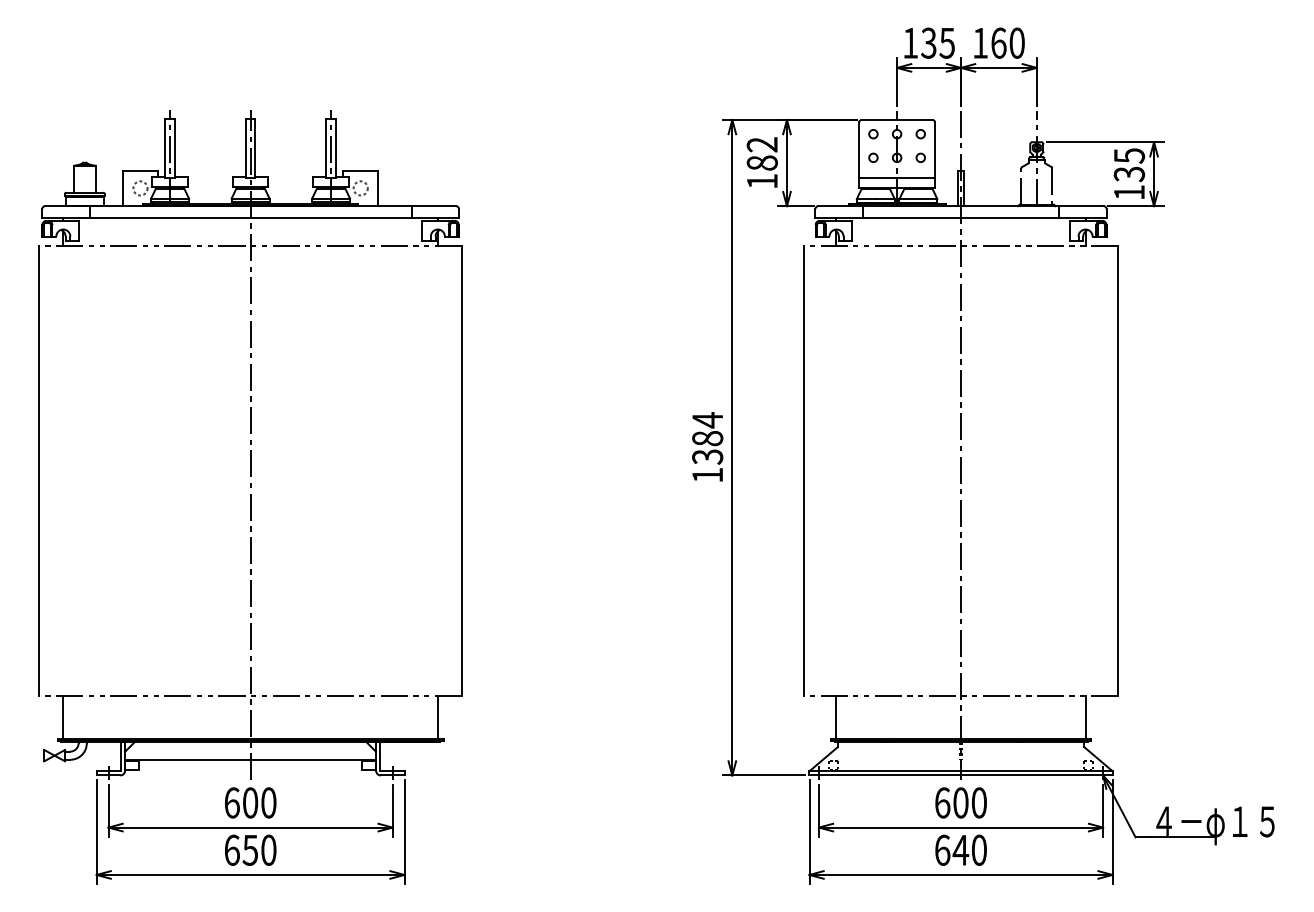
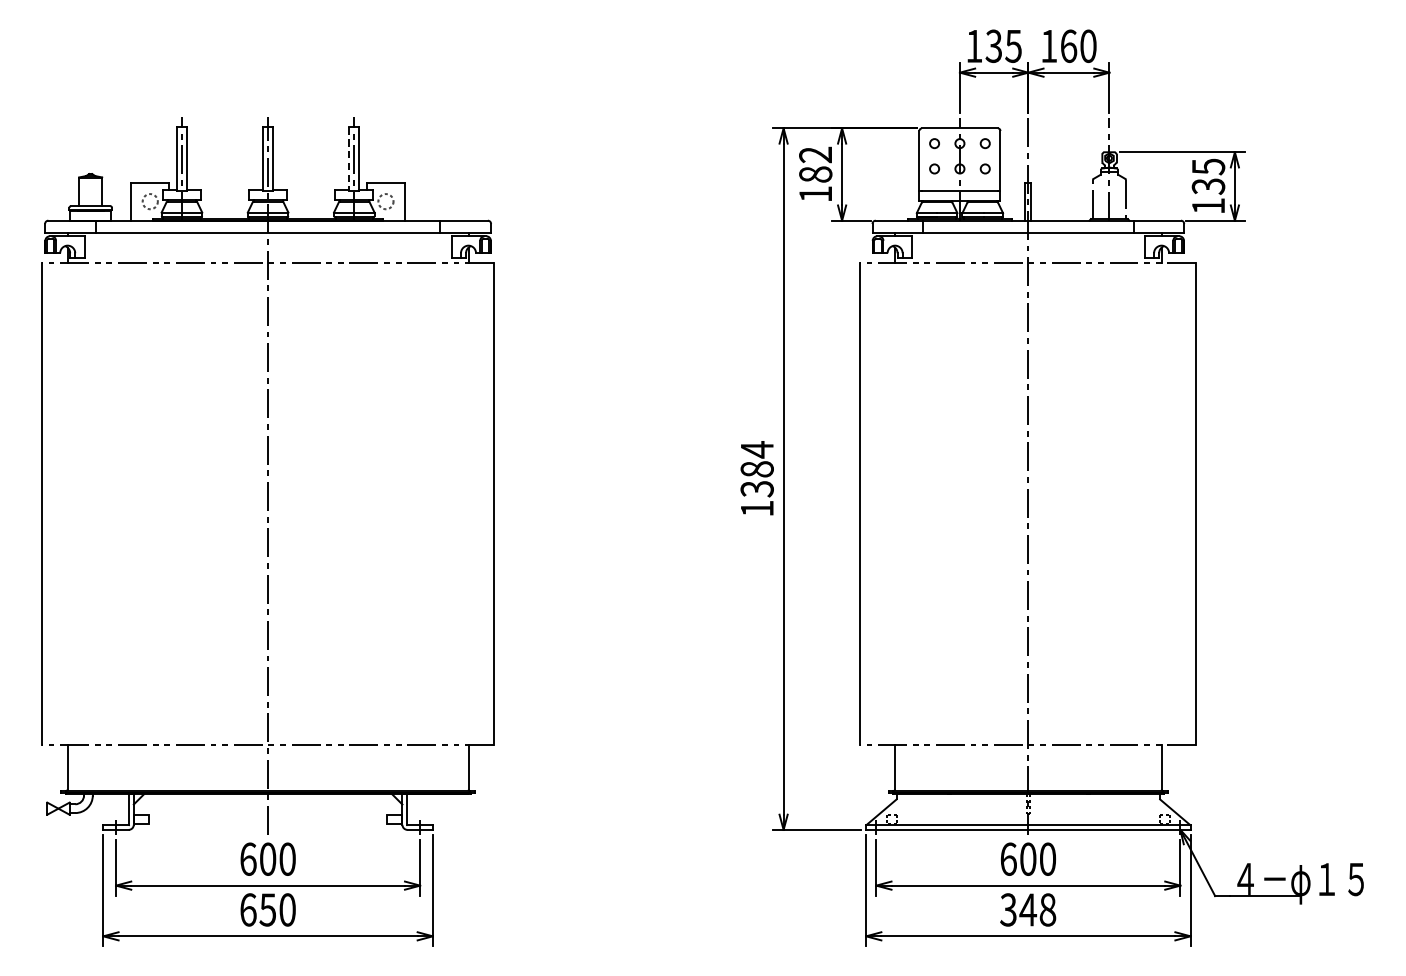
line: (326, 148) -> (349, 158), solid -> dashed
line: (250, 760) -> (268, 813), removed
text: (960, 849) -> (1027, 909), 640 -> 348

